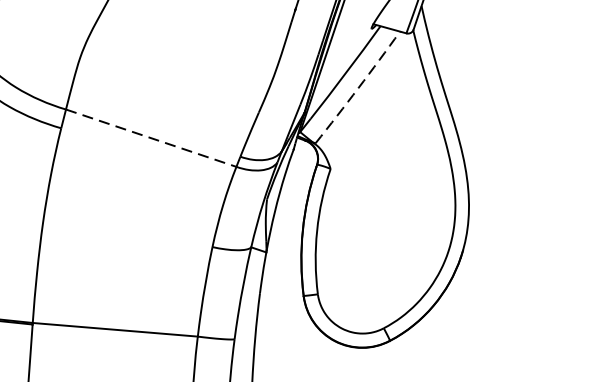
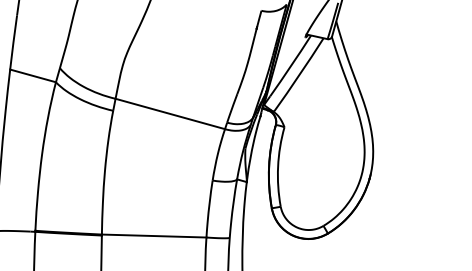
arc: (358, 88) -> (299, 75), dashed -> solid
line: (151, 137) -> (170, 113), dashed -> solid

